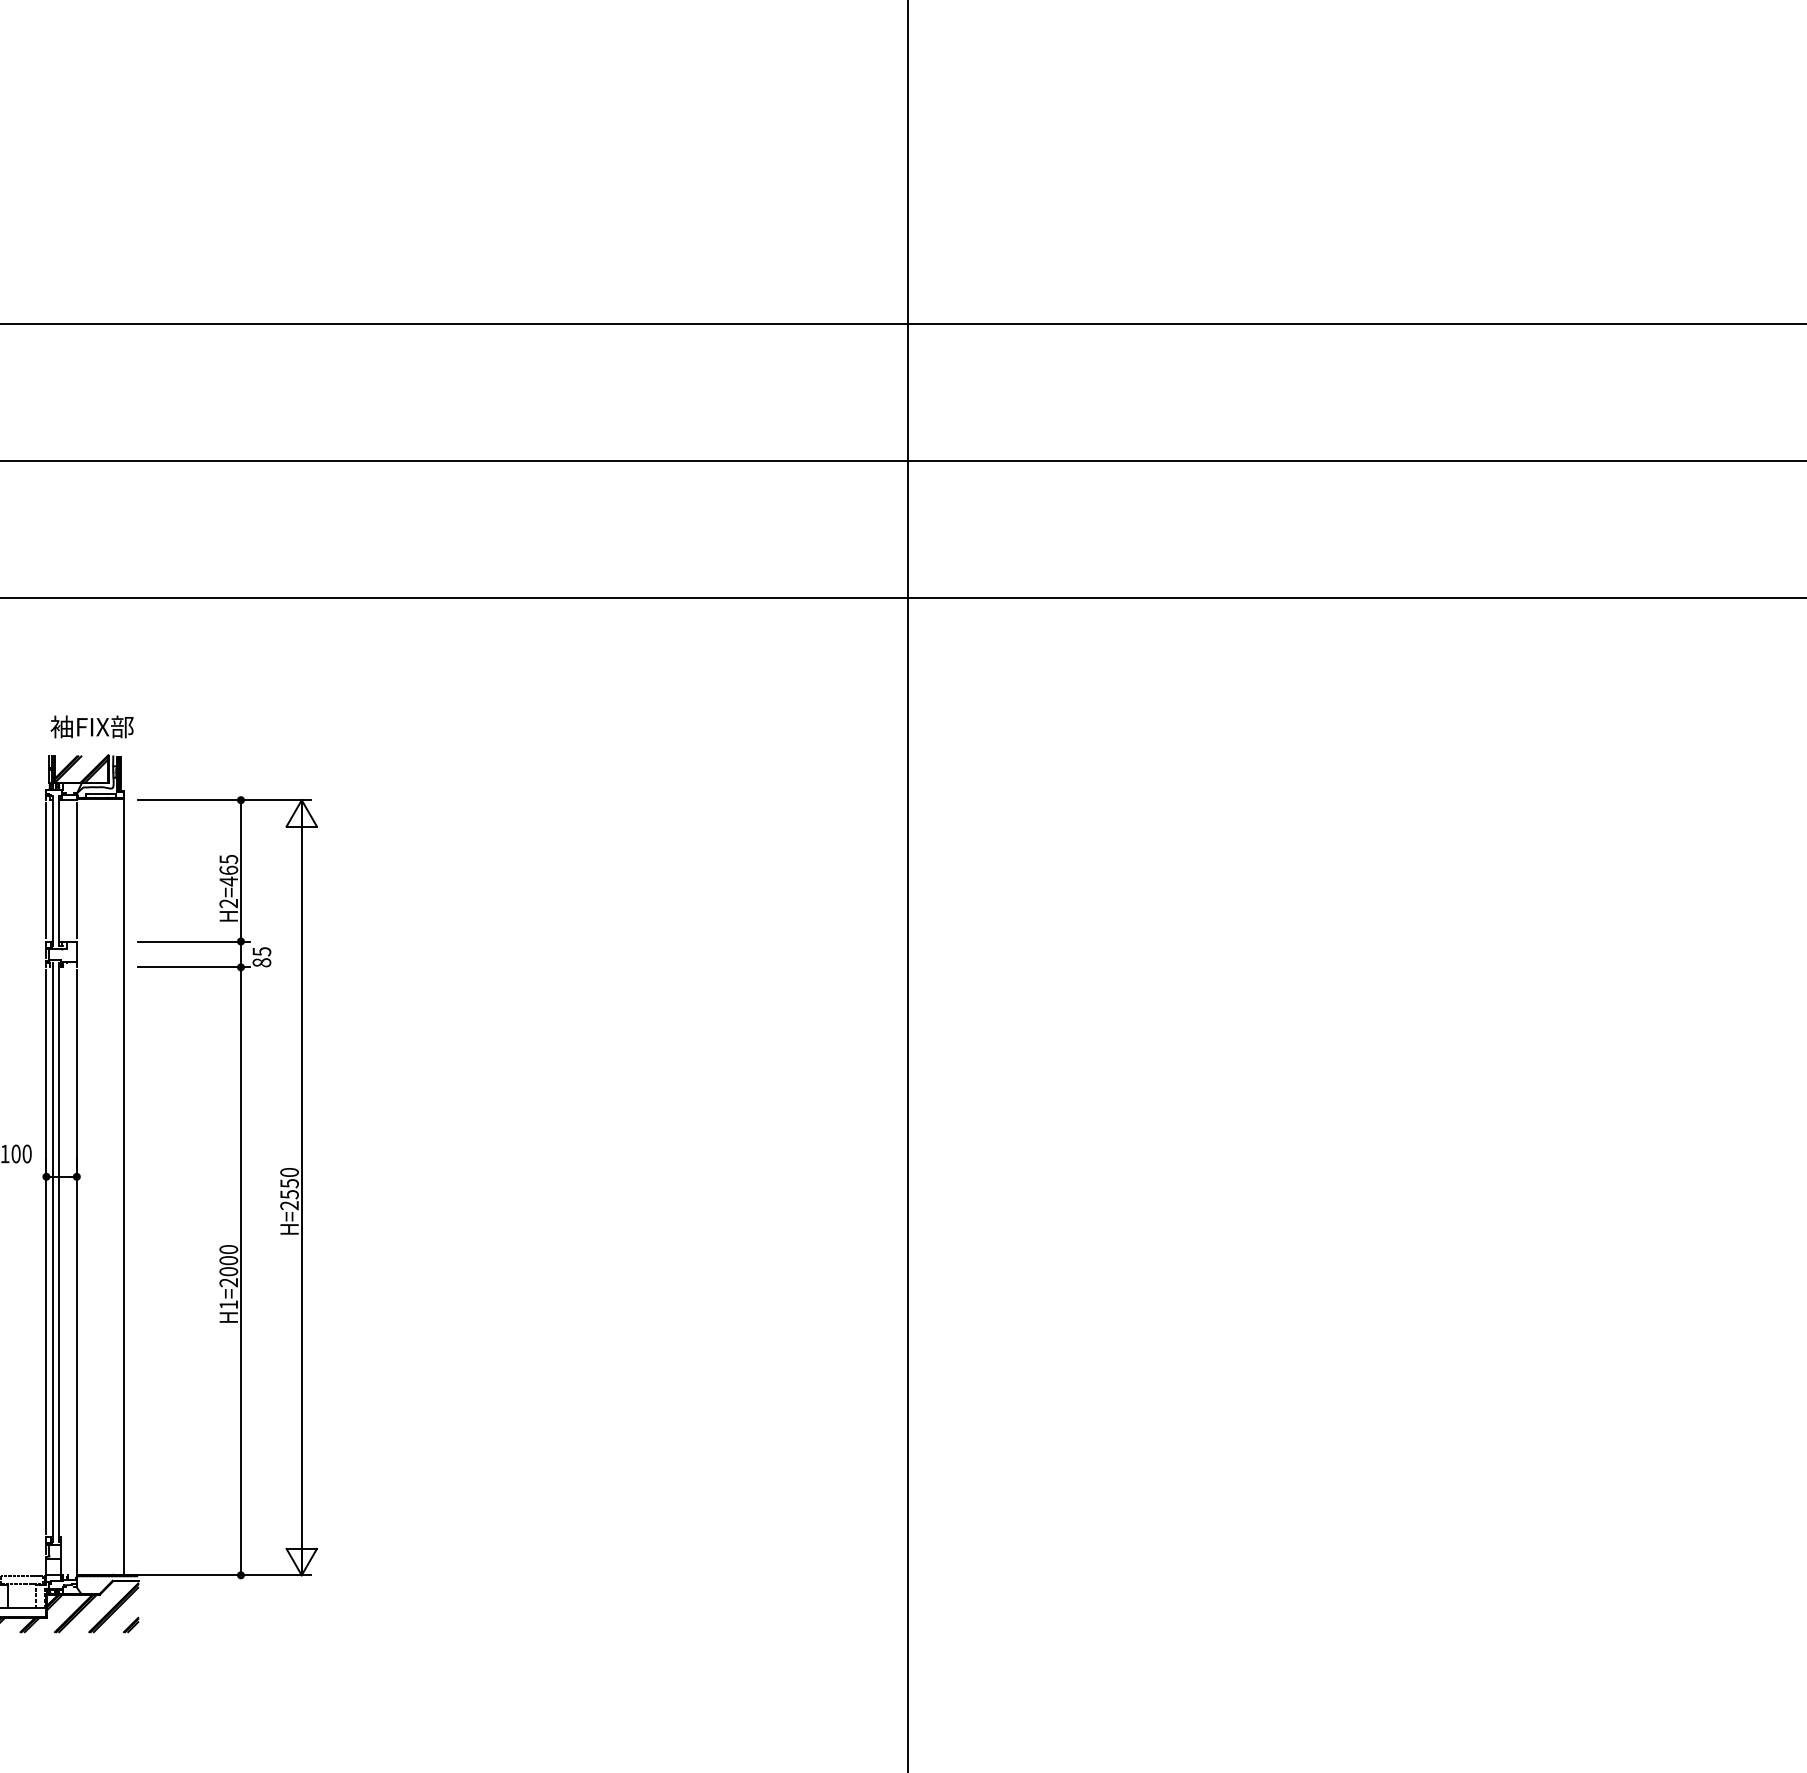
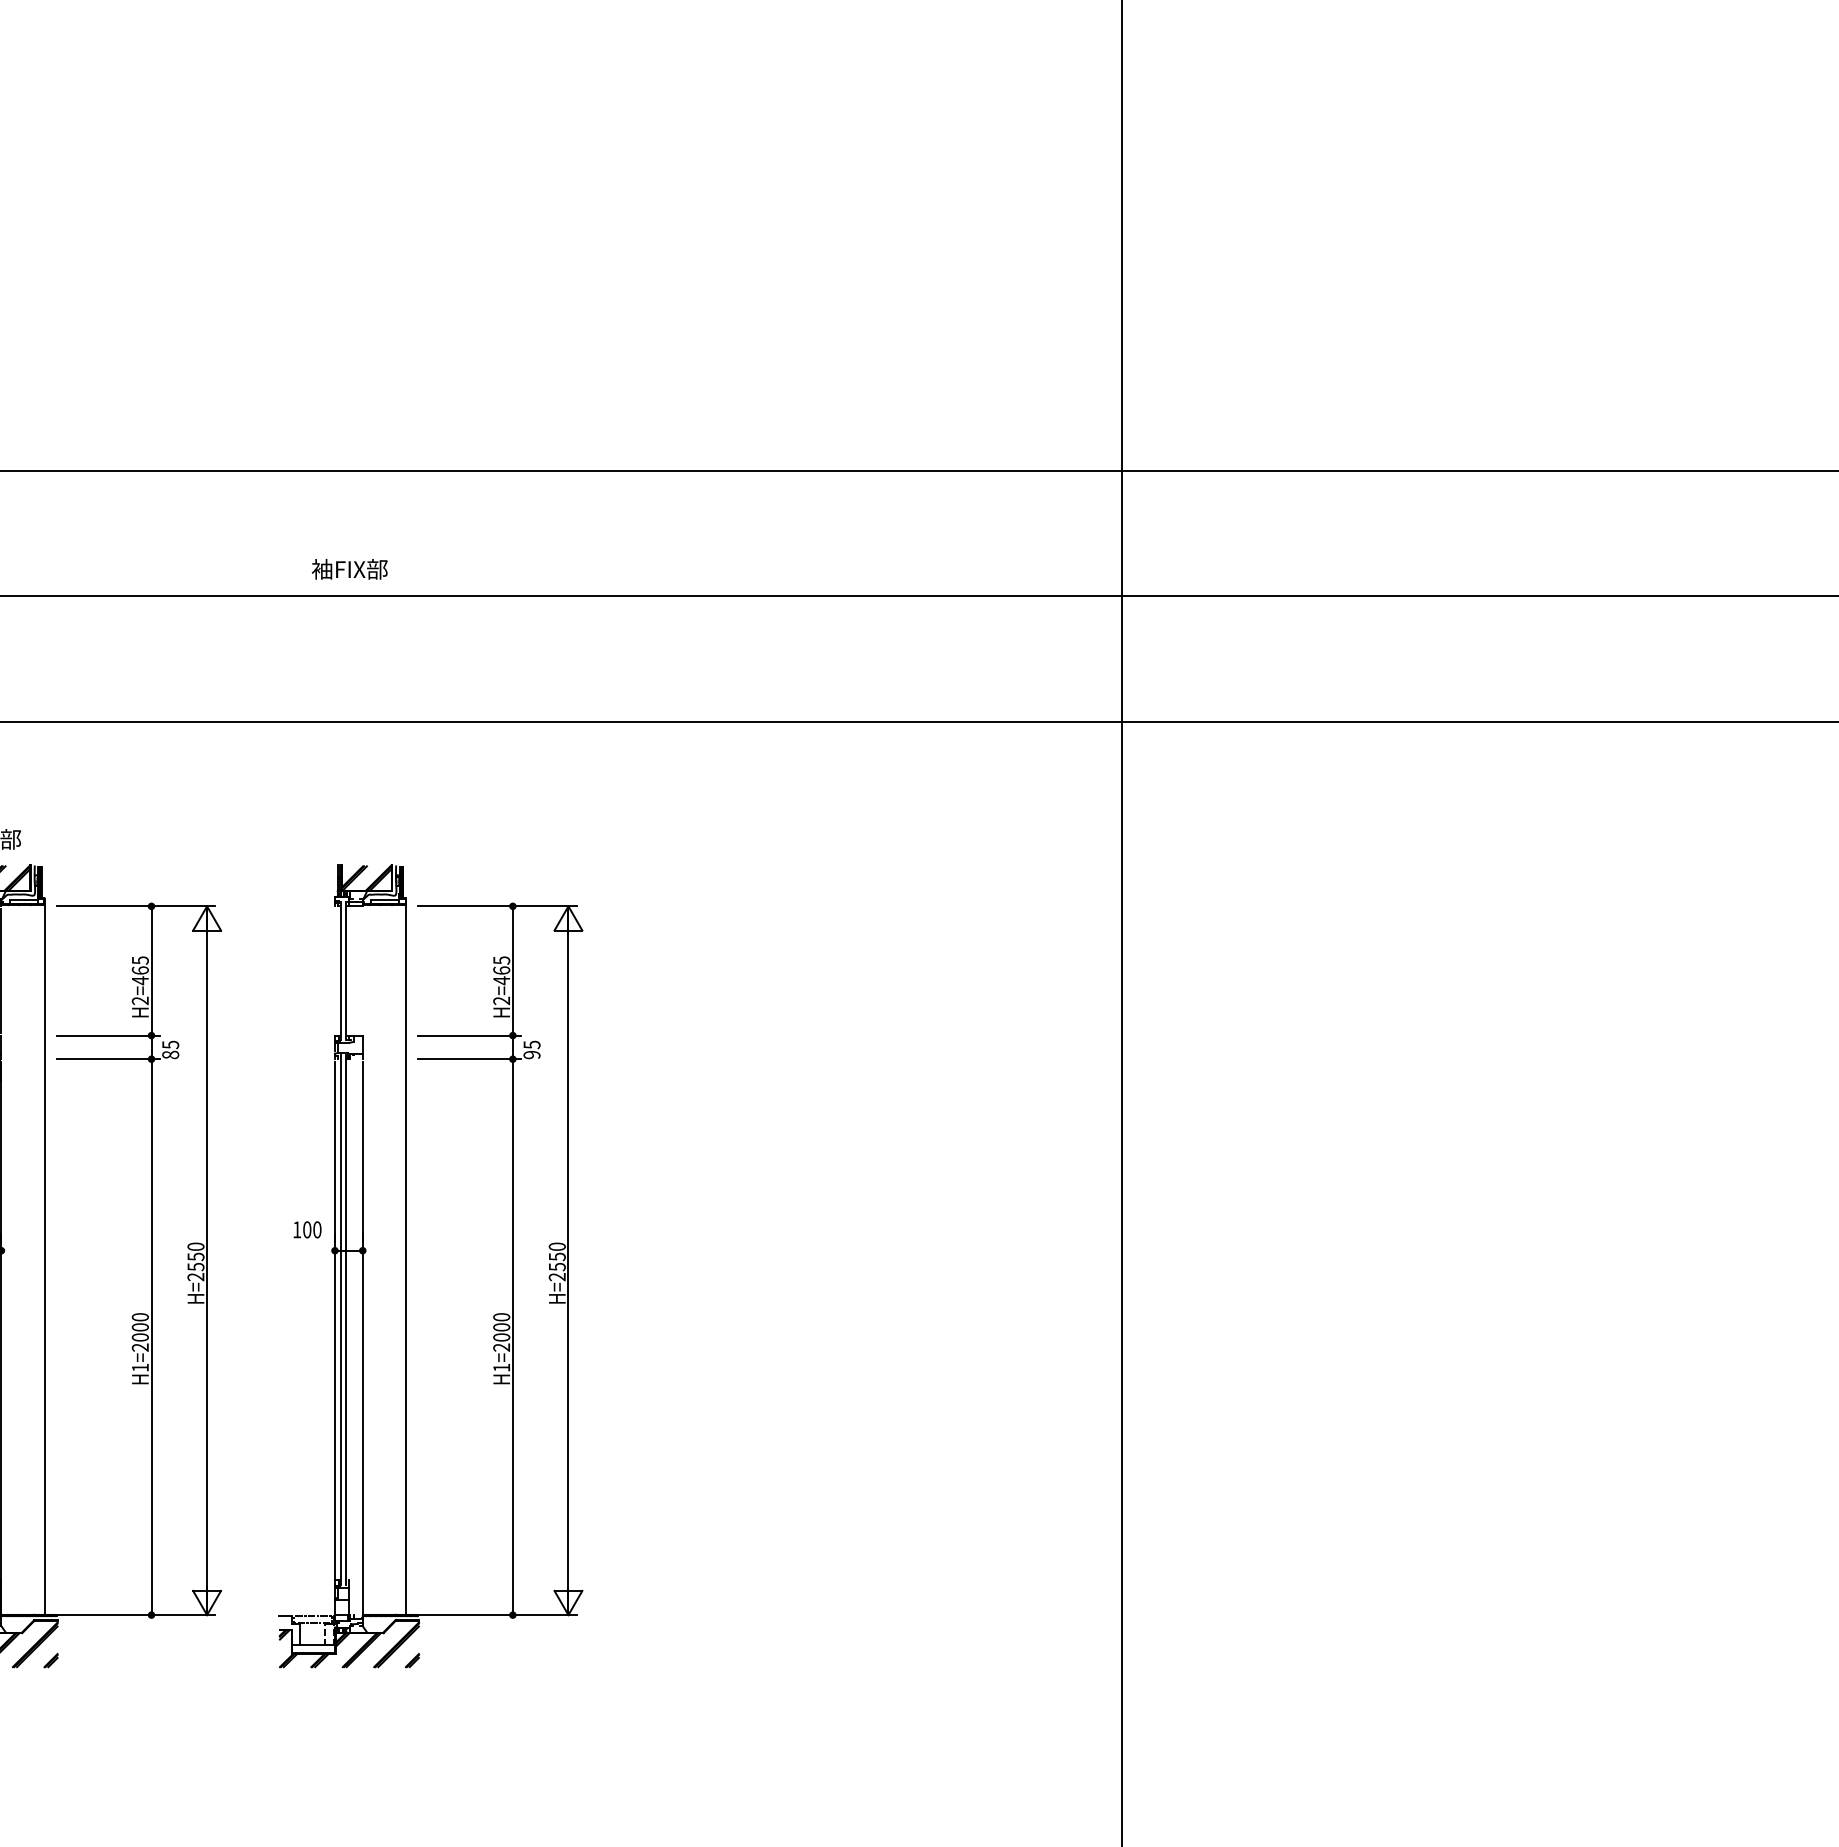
text: (91, 725) -> (349, 568), moved
line: (45, 870) -> (334, 970), removed
line: (76, 870) -> (362, 970), removed
text: (261, 962) -> (531, 1054), 85 -> 95

